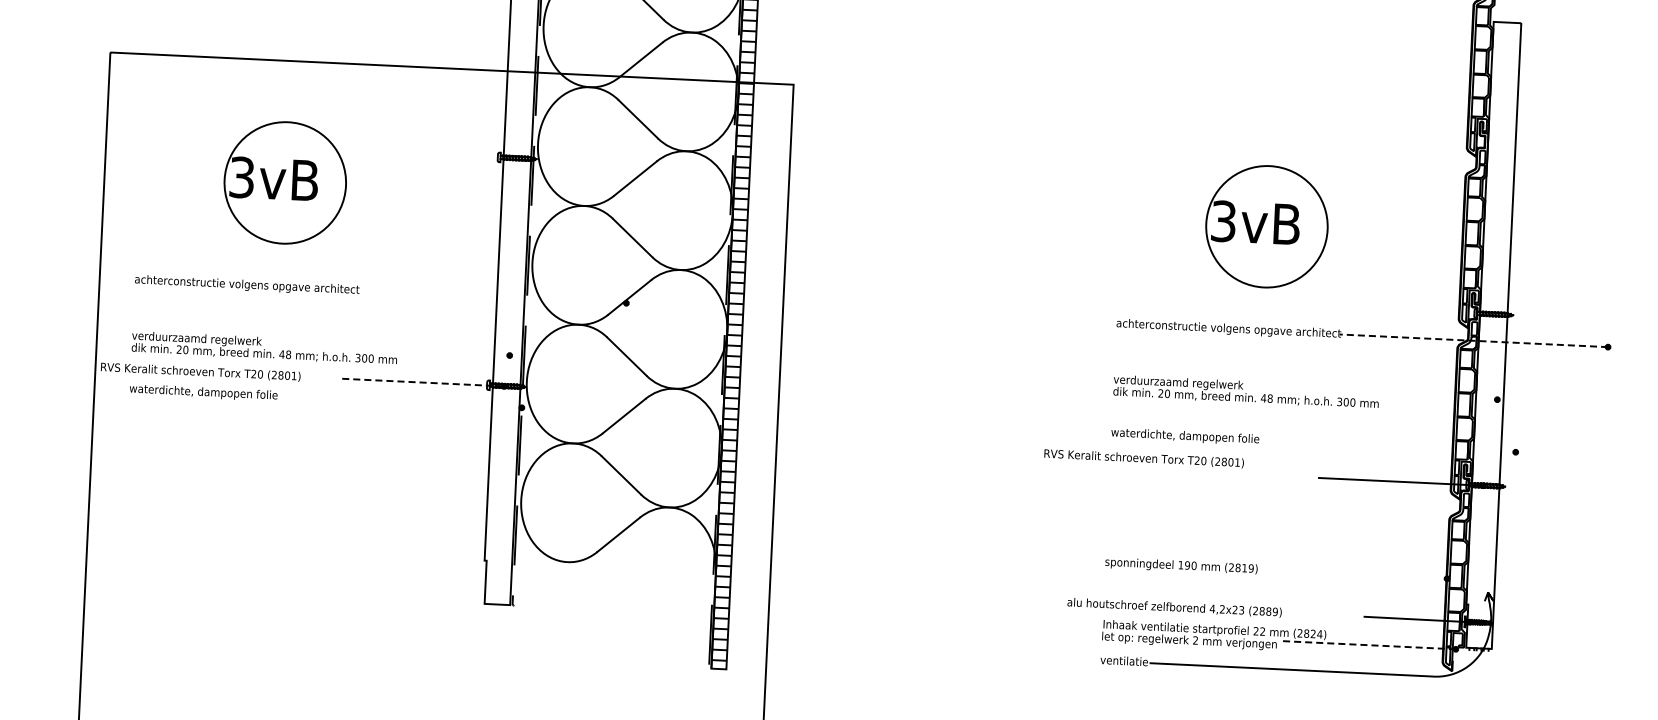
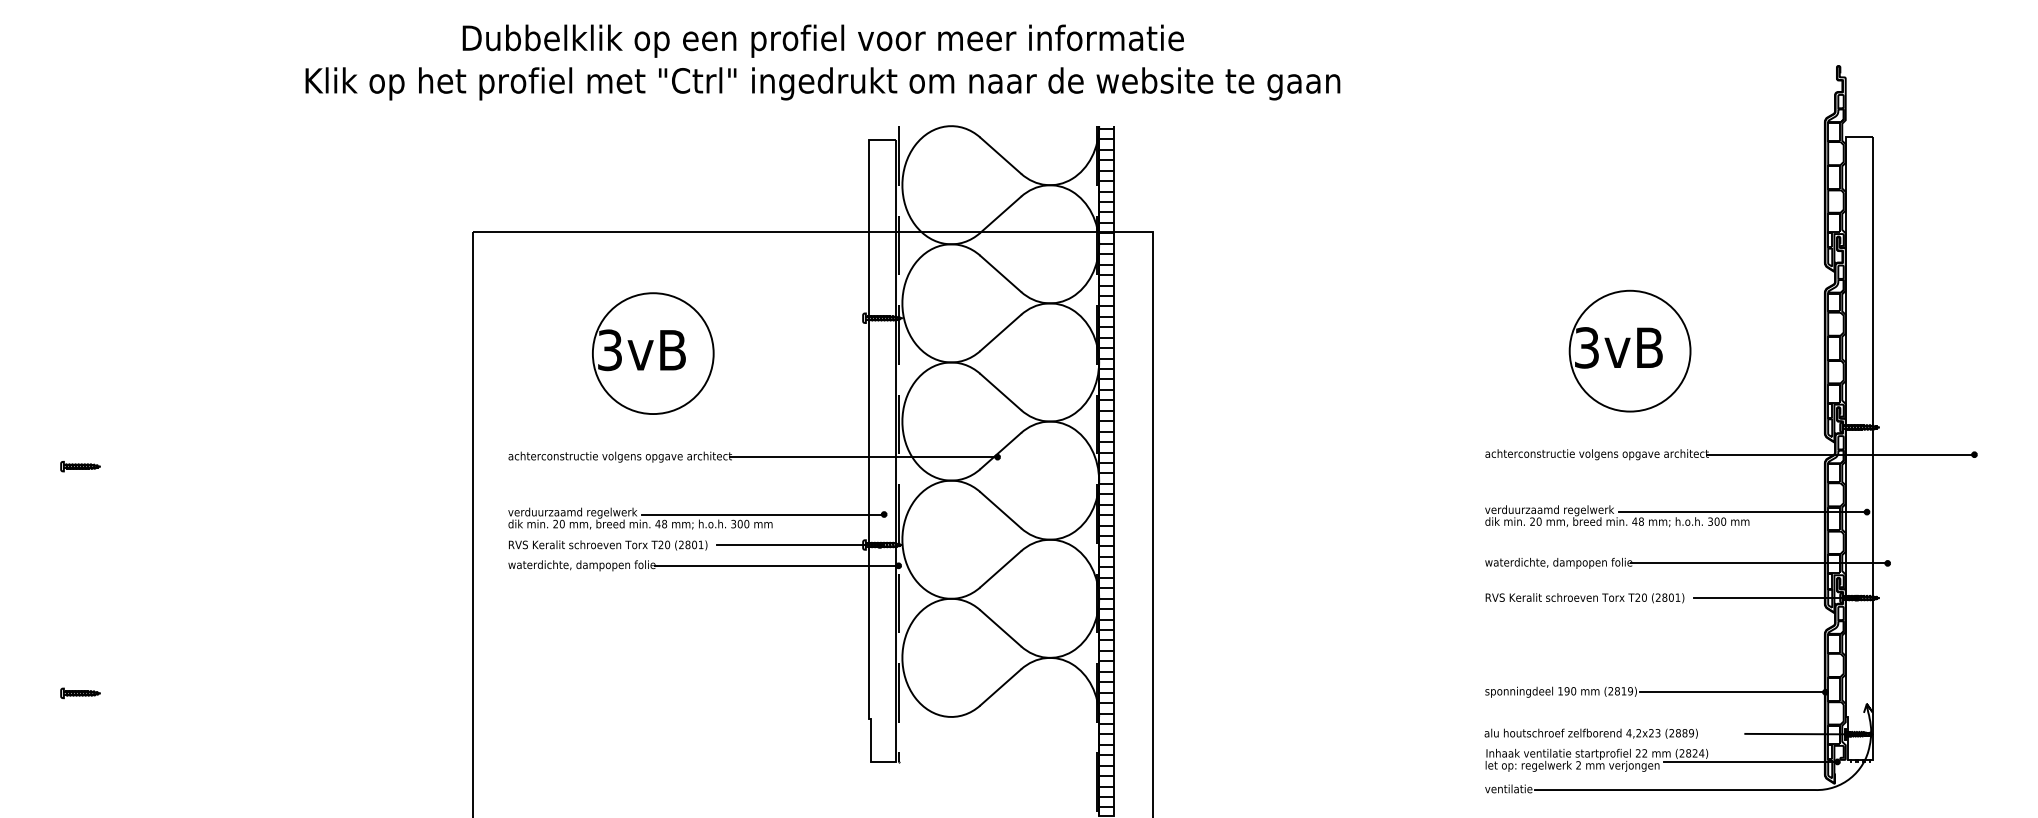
line: (491, 297) -> (863, 457), added
line: (1473, 340) -> (1840, 454), dashed -> solid
line: (388, 349) -> (763, 514), added
text: (201, 372) -> (608, 545), moved
line: (422, 382) -> (798, 545), dashed -> solid
line: (1373, 394) -> (1743, 512), added
line: (398, 401) -> (775, 565), added
line: (1386, 446) -> (1759, 563), added
text: (1143, 458) -> (1584, 598), moved
line: (1353, 574) -> (1732, 692), added
text: (1173, 607) -> (1590, 733), moved
line: (1368, 644) -> (1750, 761), dashed -> solid

